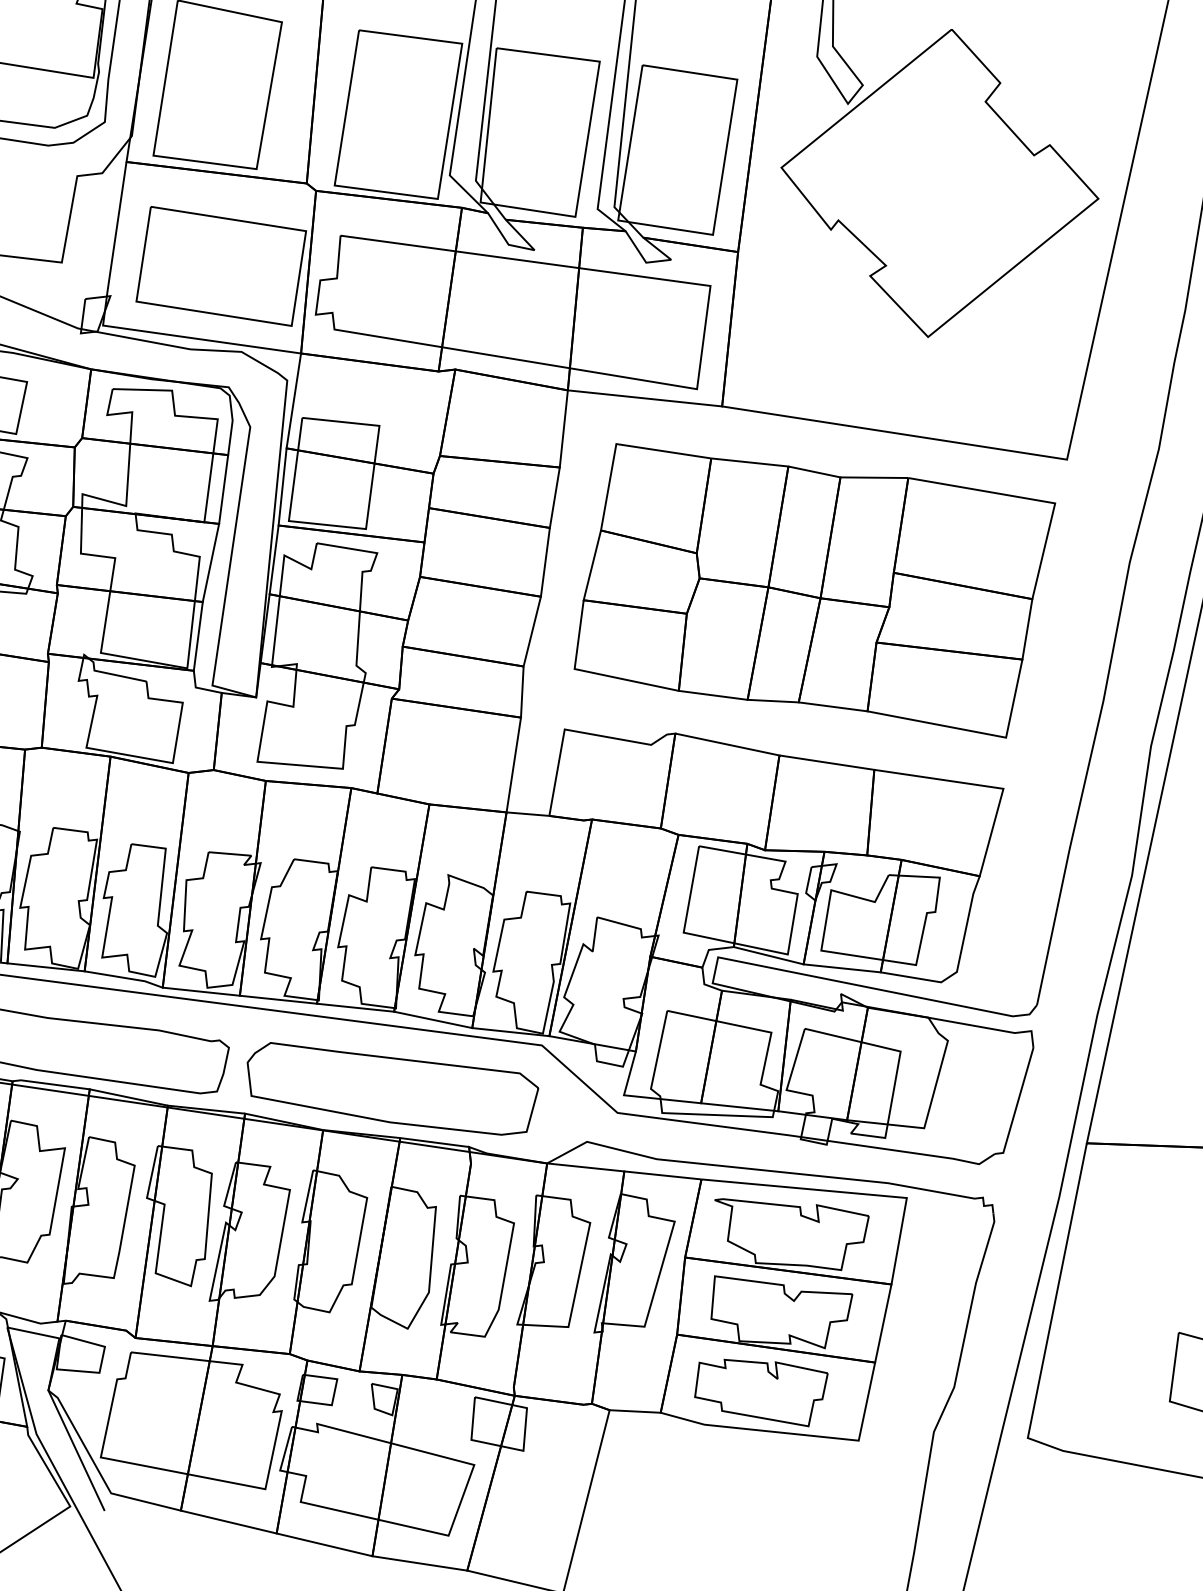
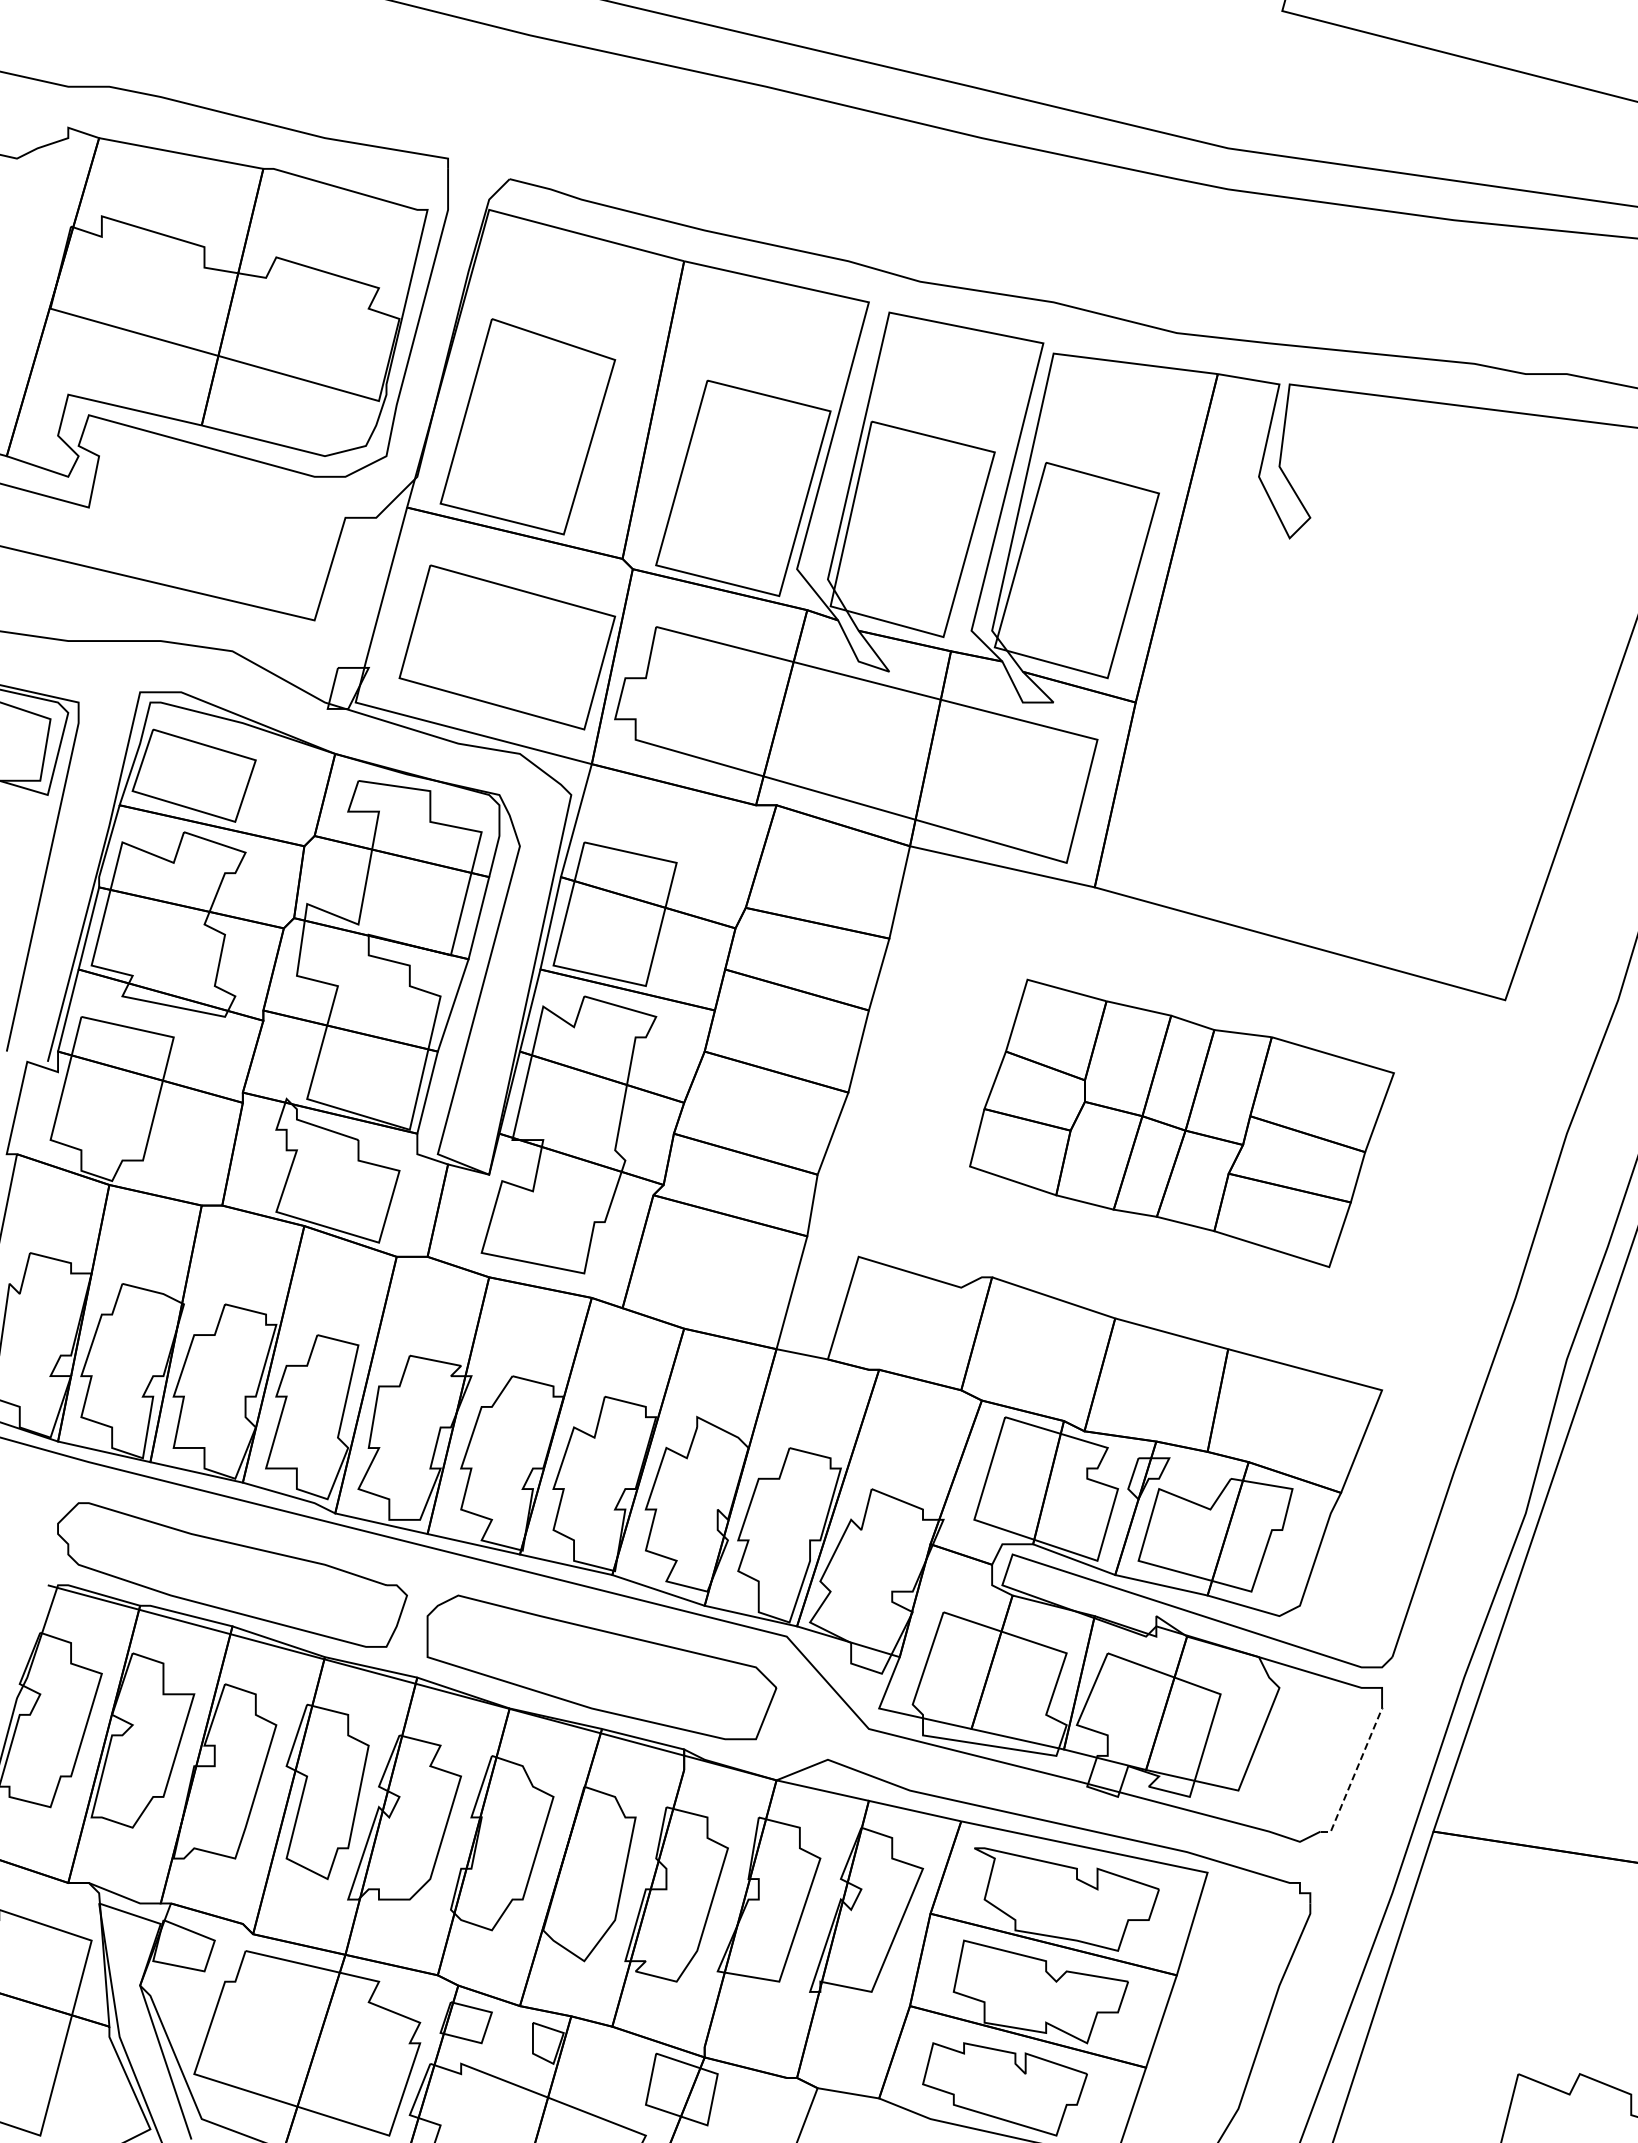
part: (939, 183) -> (1389, 647), removed
part: (815, 590) -> (1181, 1123), size x0.7
line: (1017, 1104) -> (1354, 1774), solid -> dashed

